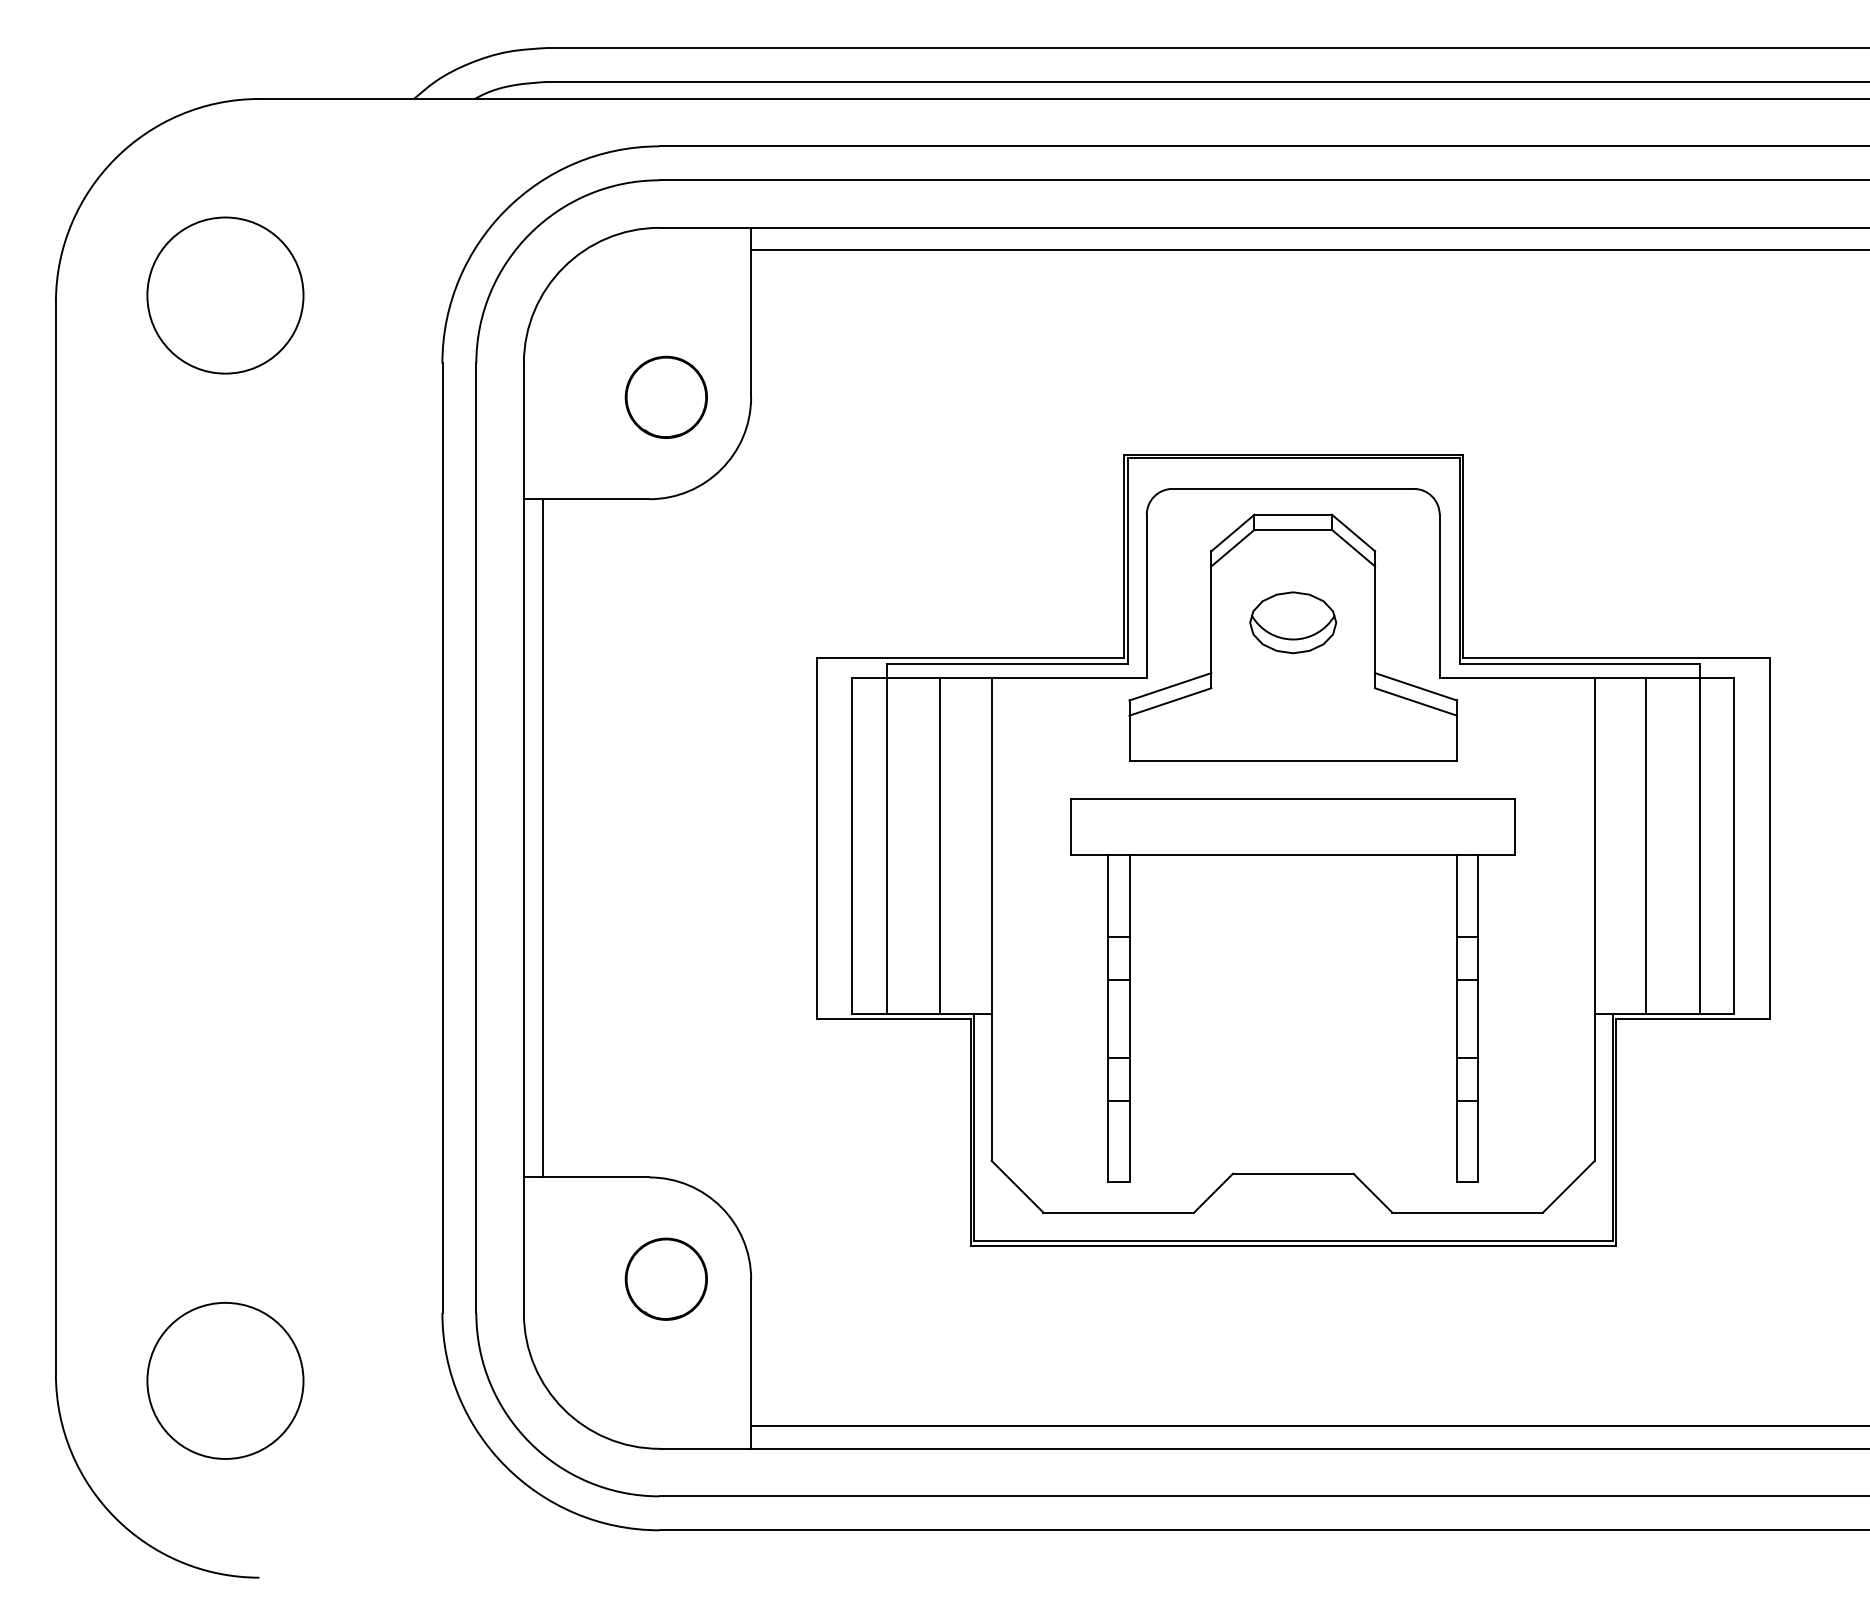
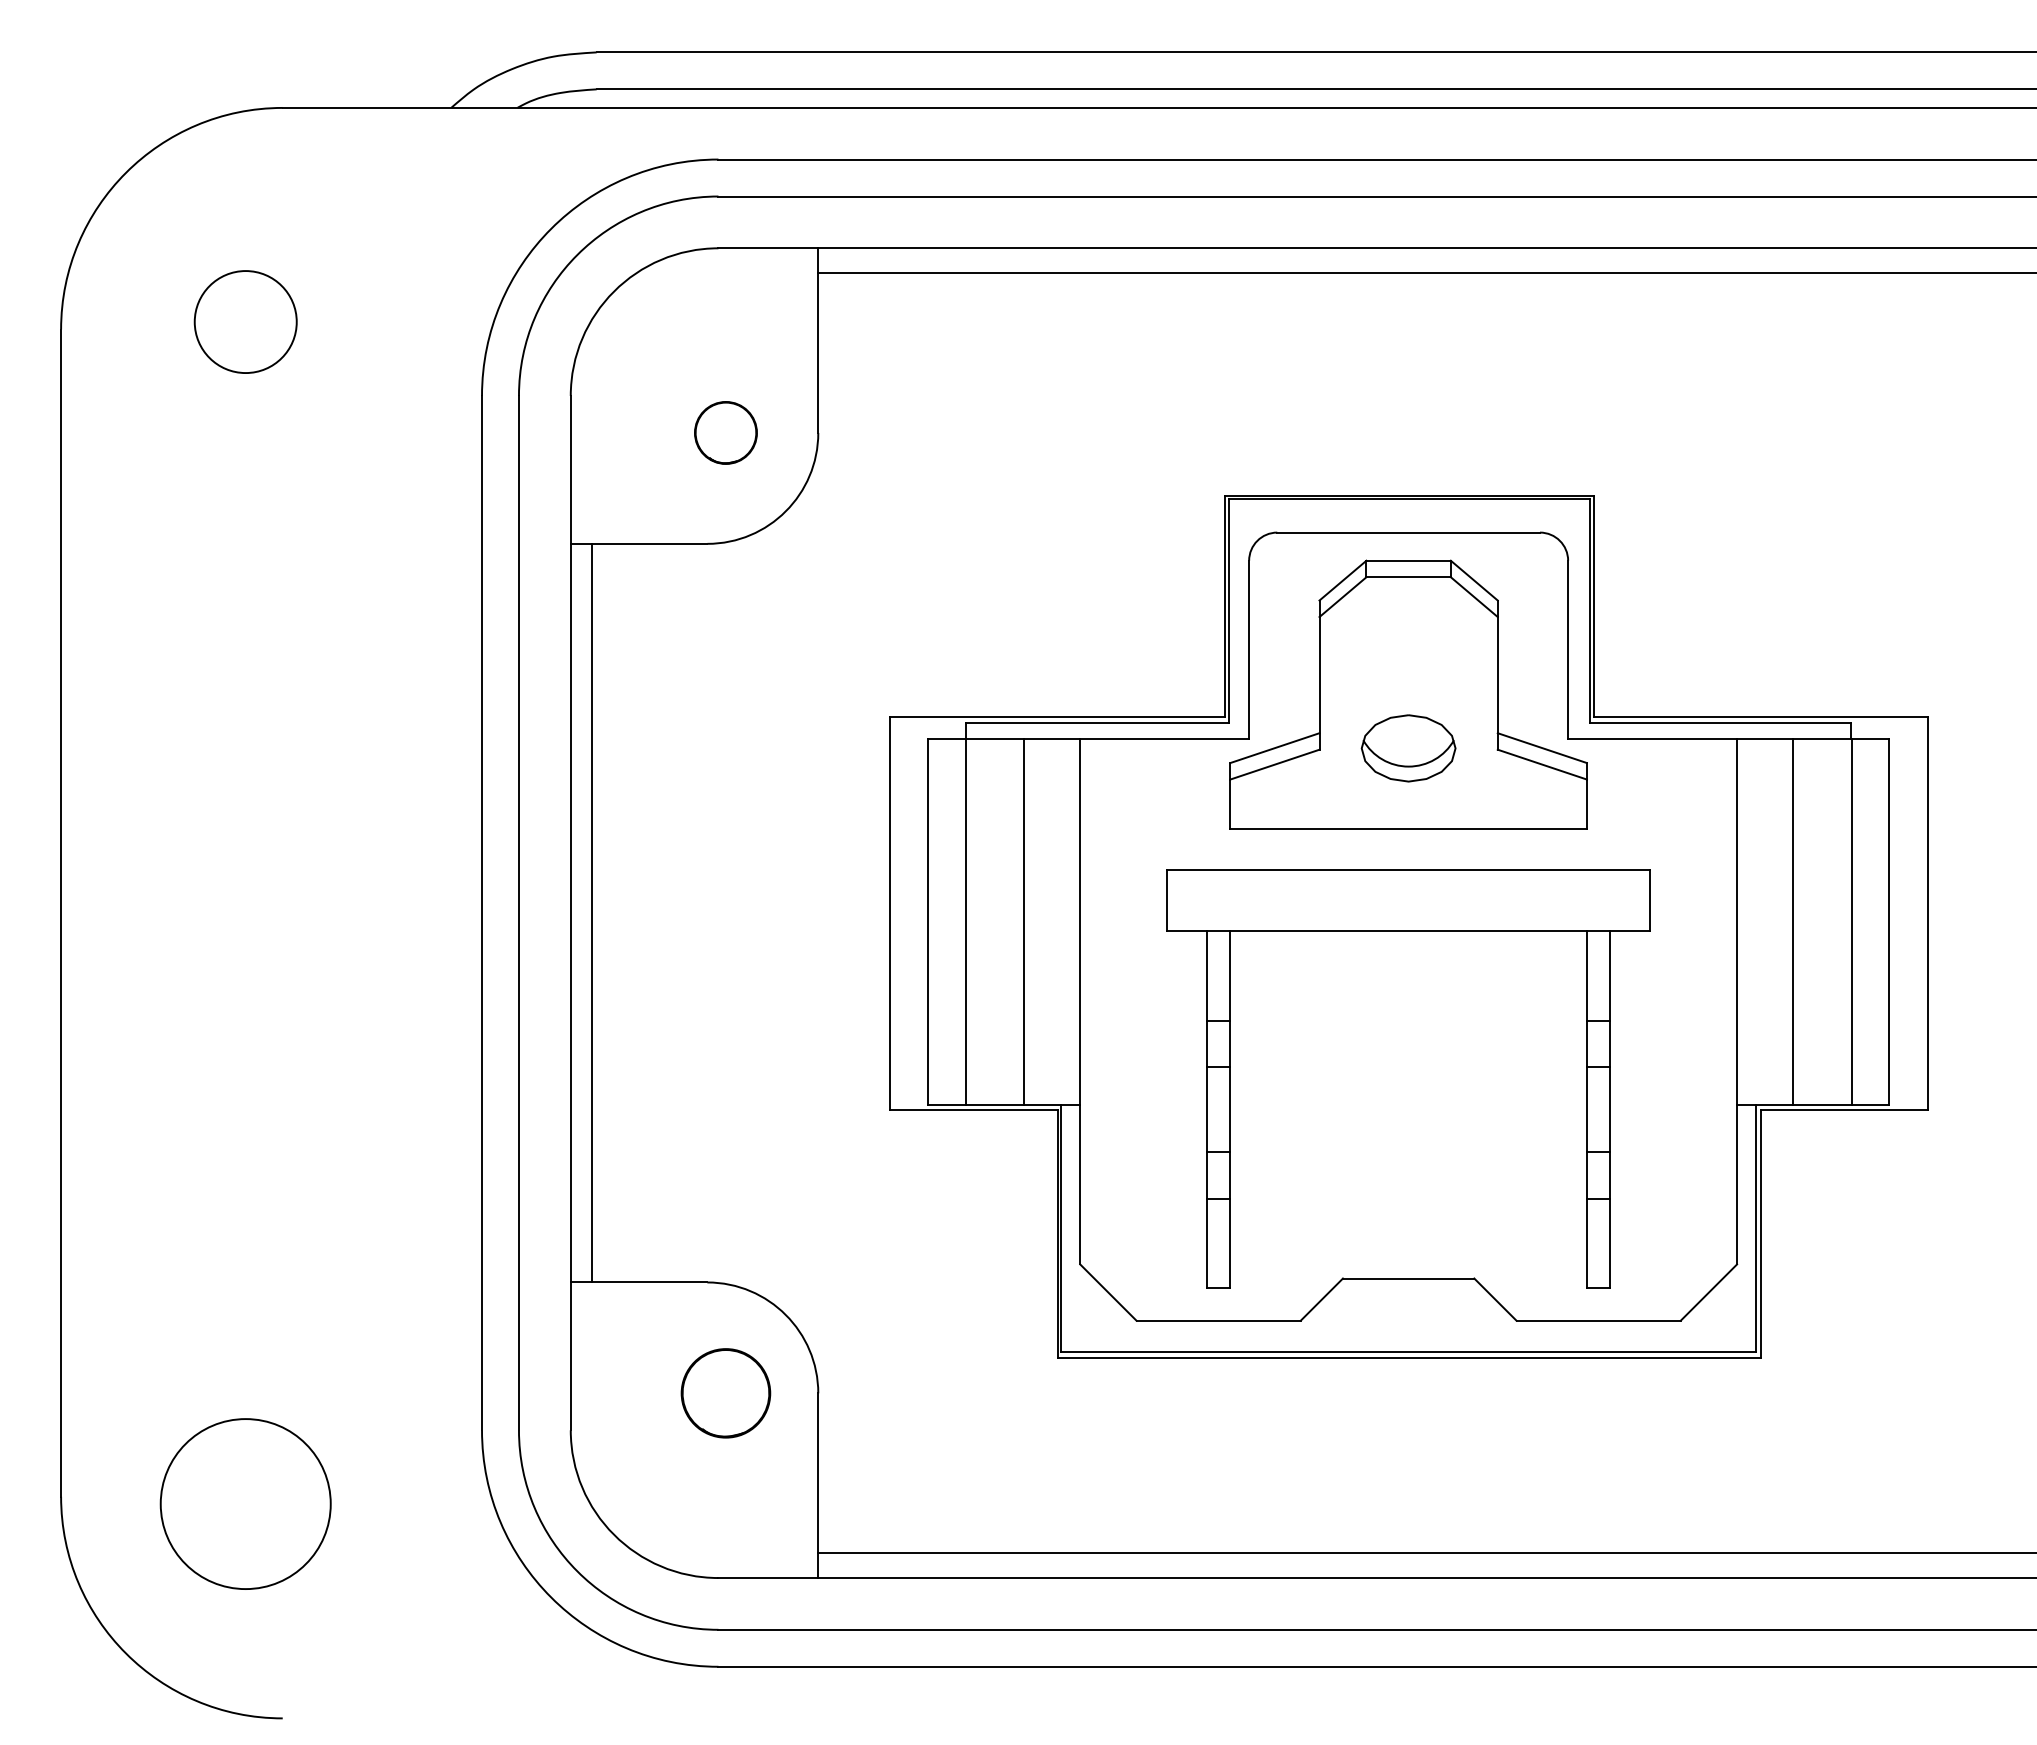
circle: (225, 295) -> (245, 322), size x0.6
part: (665, 396) -> (725, 432), size x0.7
part: (1293, 622) -> (1408, 748), moved

